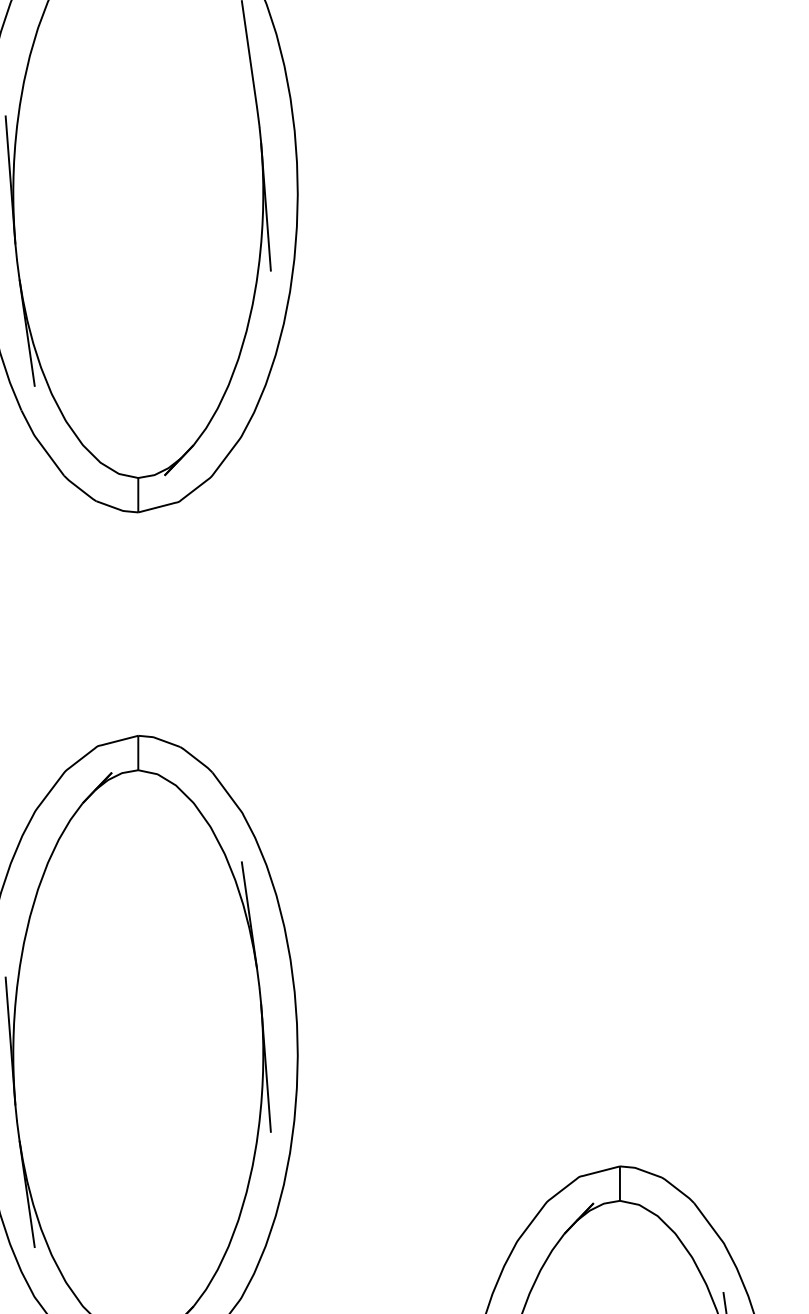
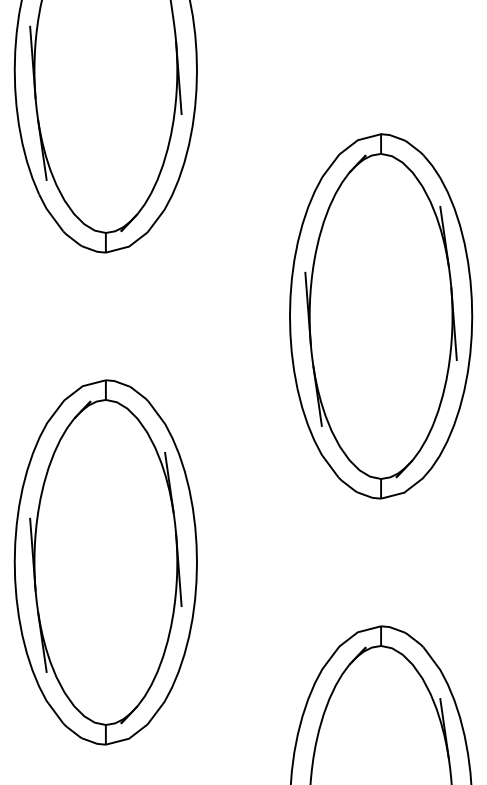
part: (620, 624) -> (381, 316), added

